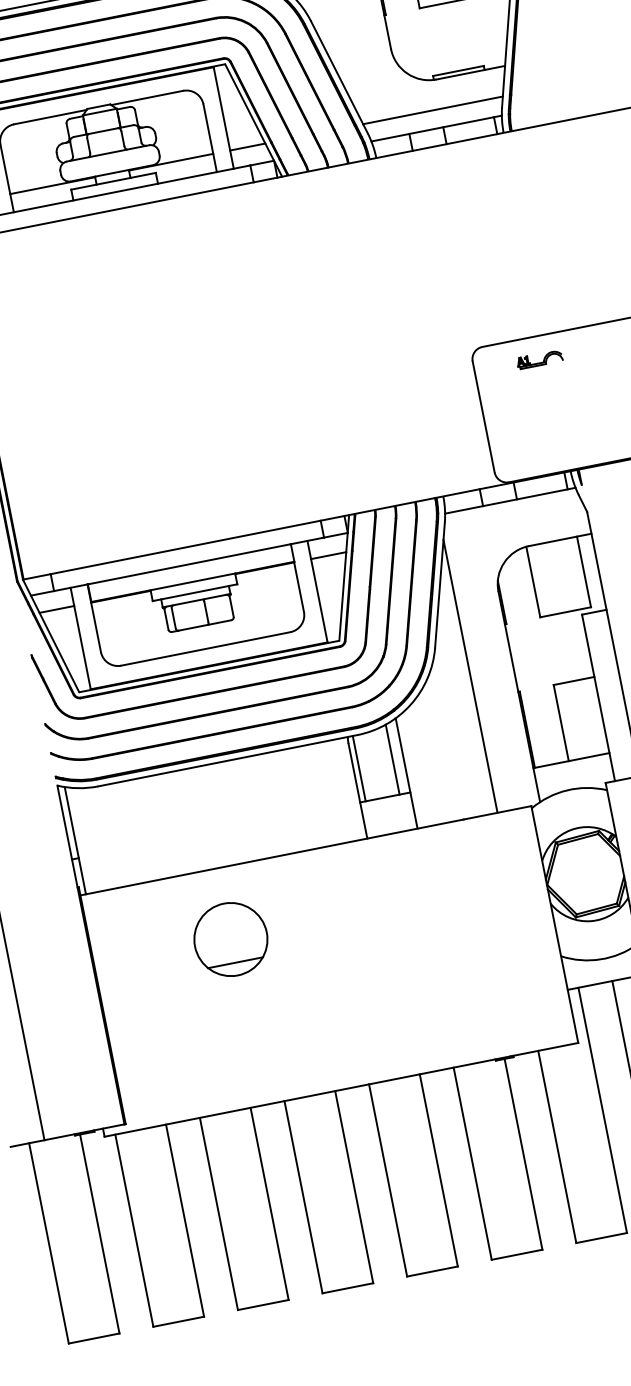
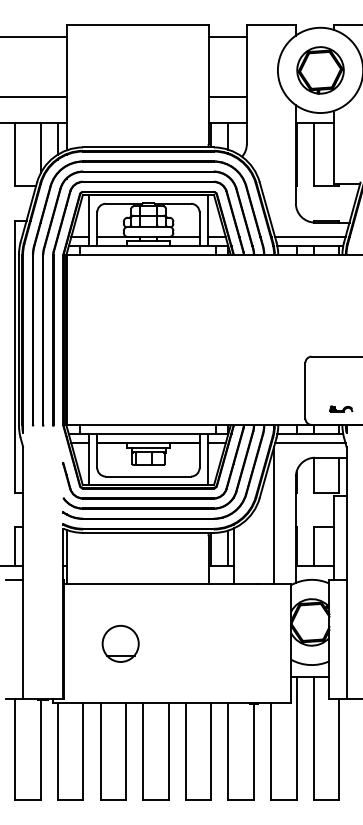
part: (540, 357) -> (341, 408), moved
line: (514, 519) -> (310, 443), added
part: (230, 938) -> (120, 643), moved

